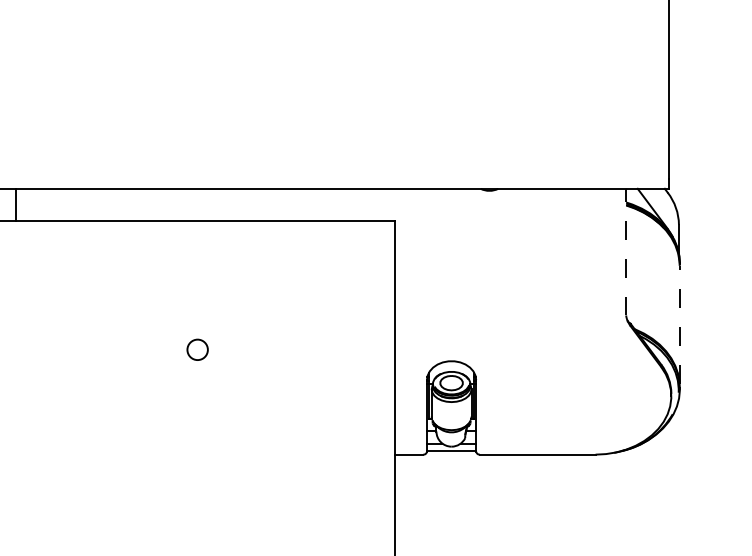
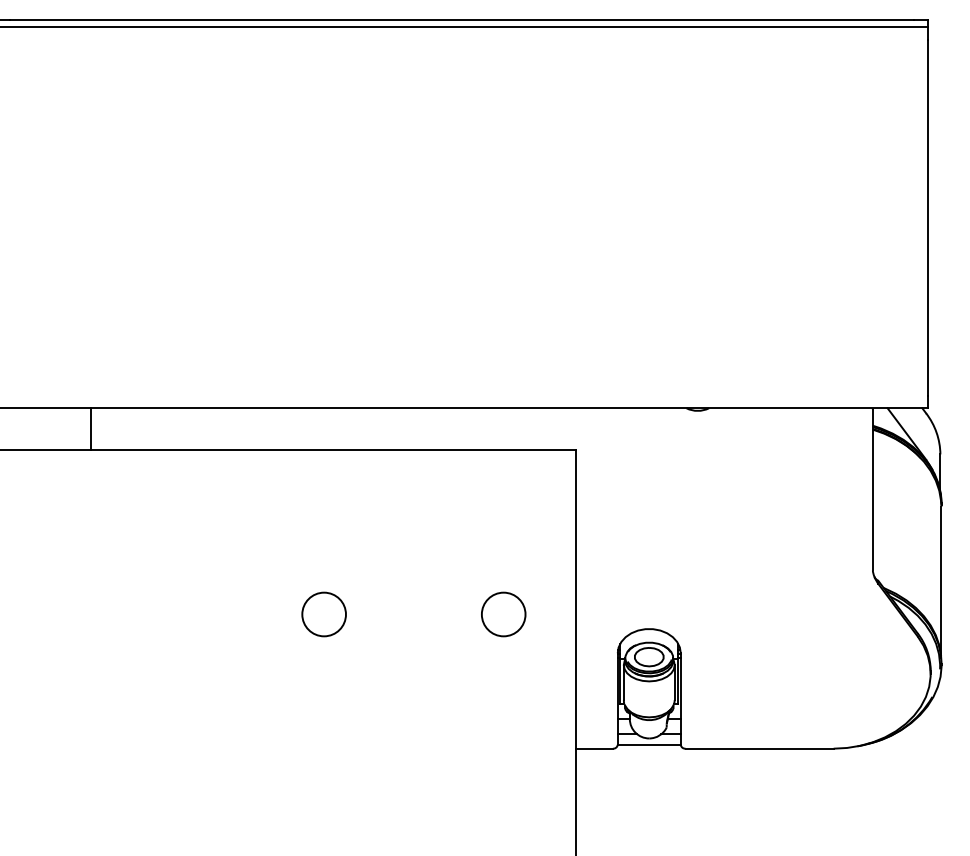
line: (625, 252) -> (872, 489), dashed -> solid
line: (679, 324) -> (941, 582), dashed -> solid
circle: (197, 349) -> (323, 614), size x1.67
circle: (337, 349) -> (503, 614), added

